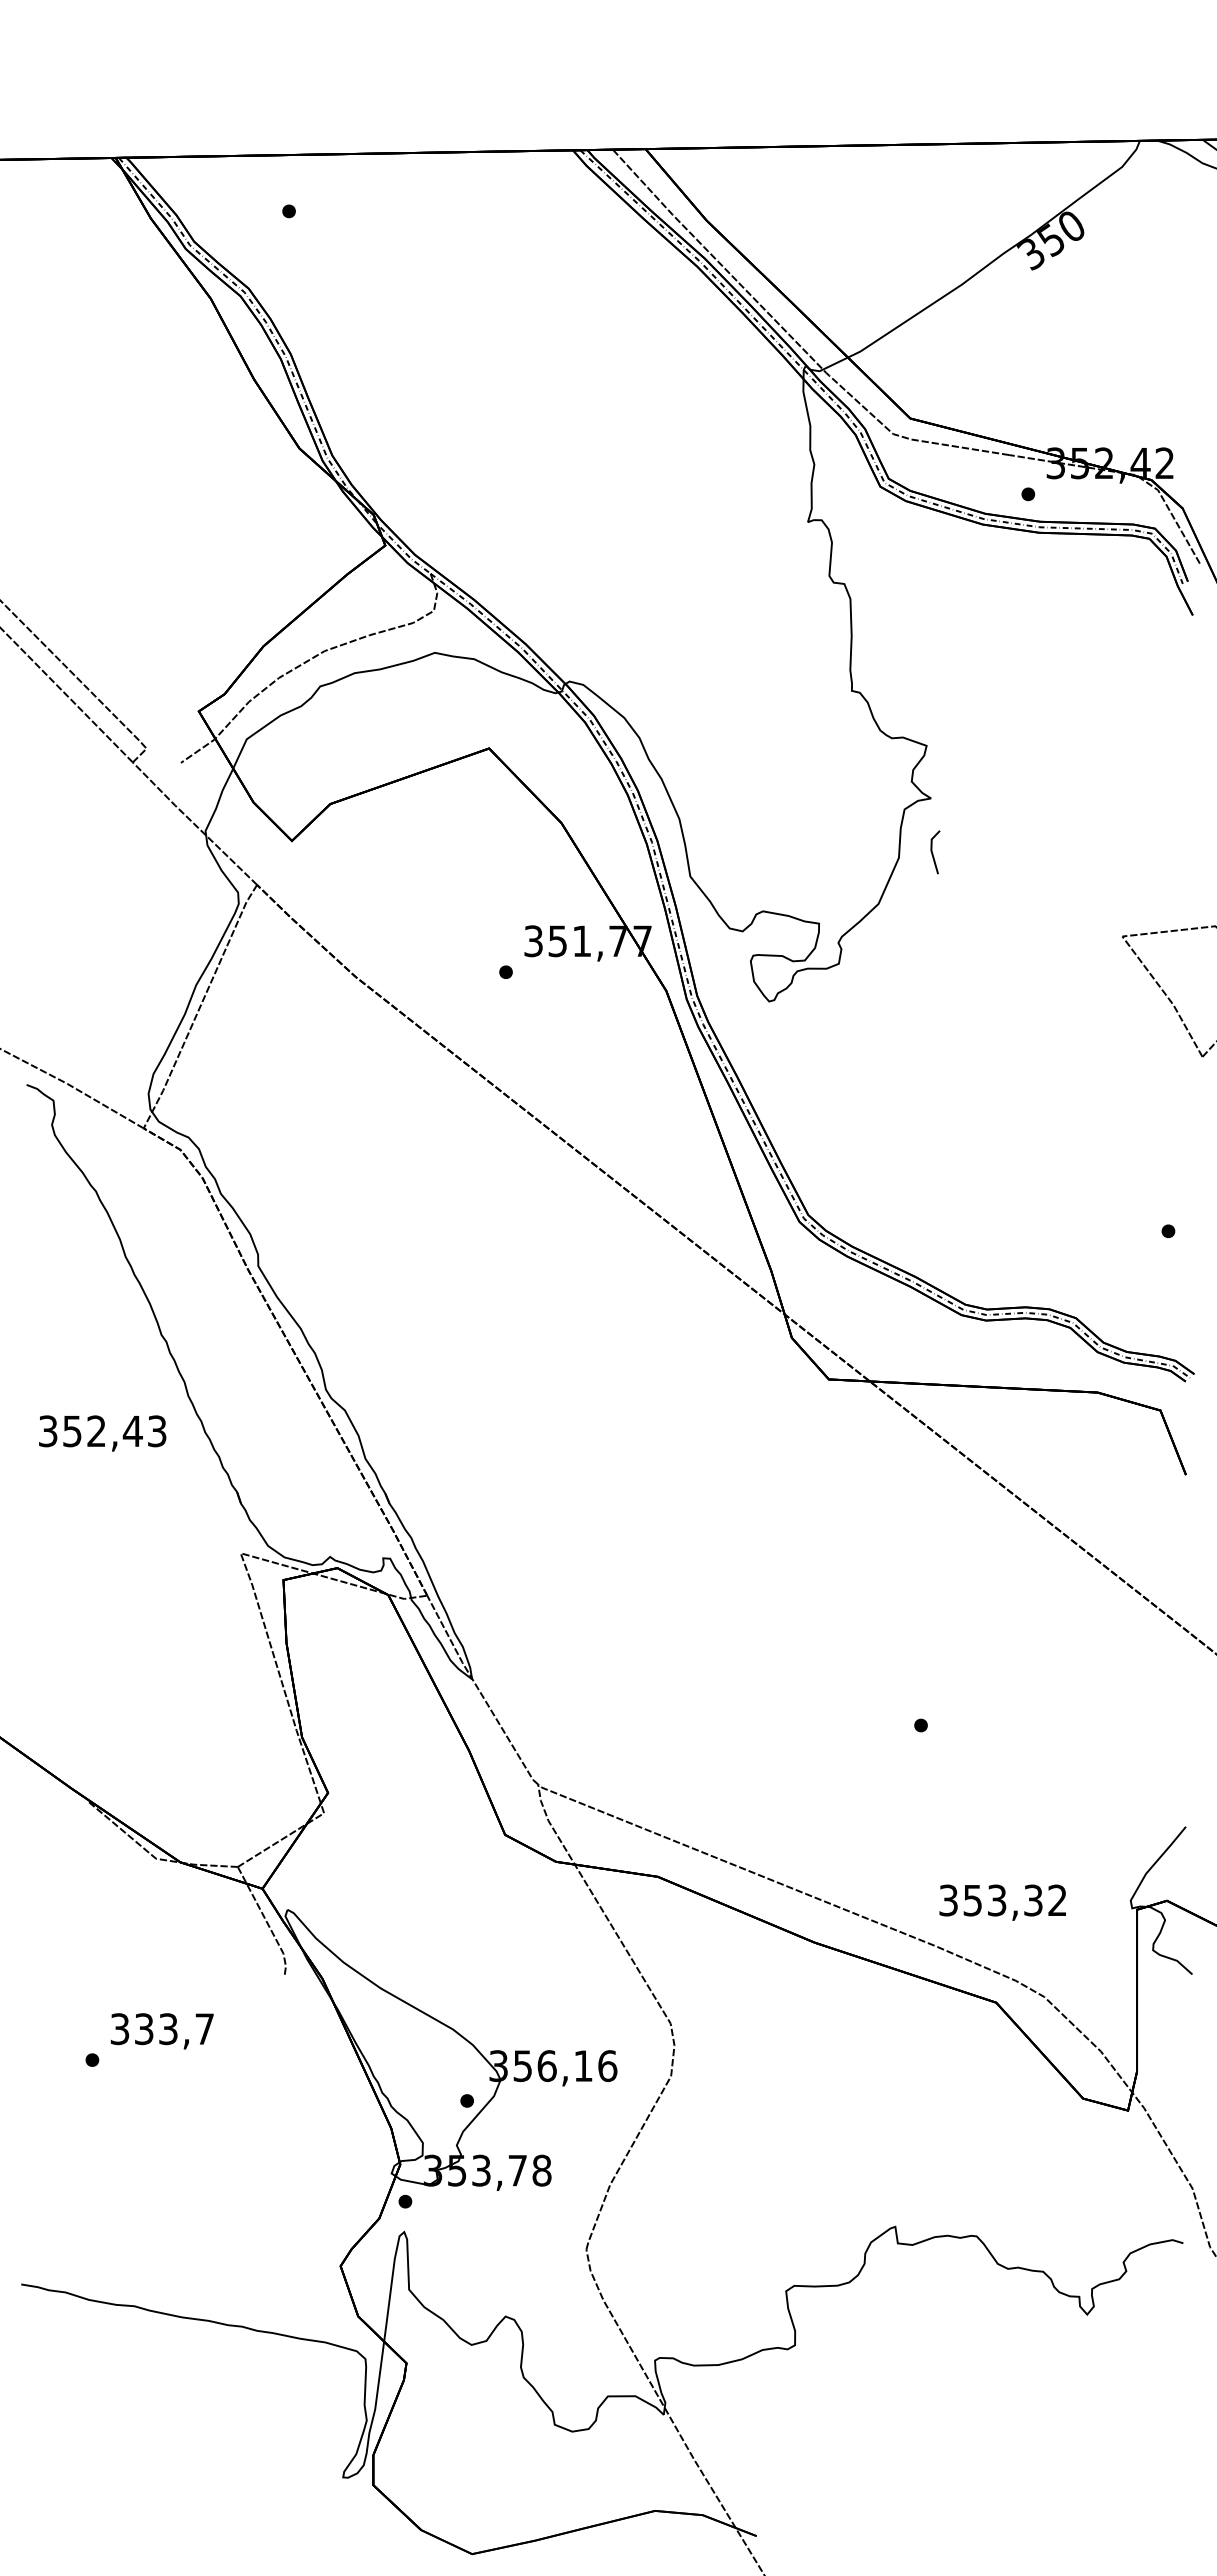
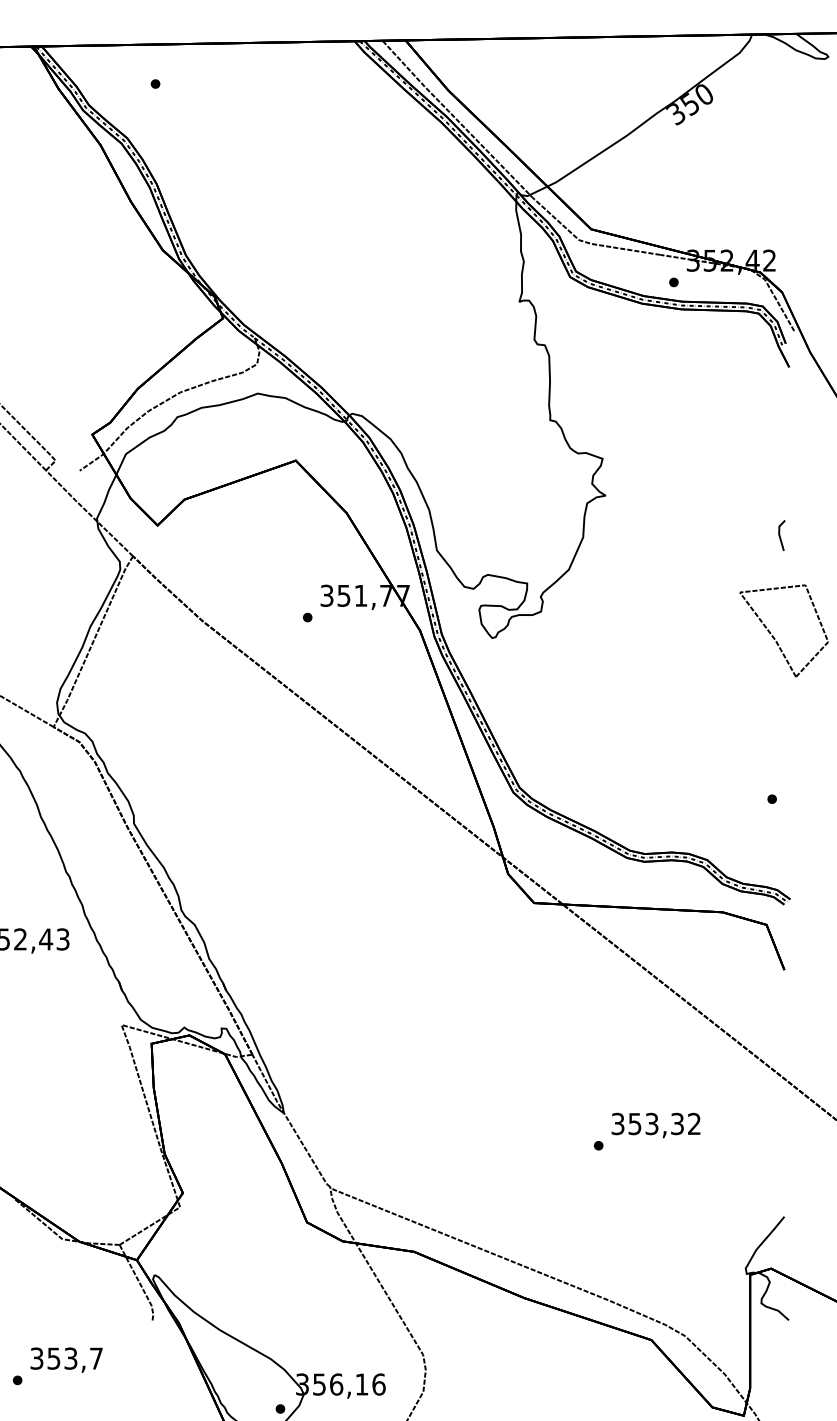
line: (933, 853) -> (780, 536), moved
text: (1002, 1902) -> (655, 1125), moved
text: (144, 2028) -> (54, 1358), 333,7 -> 353,7

